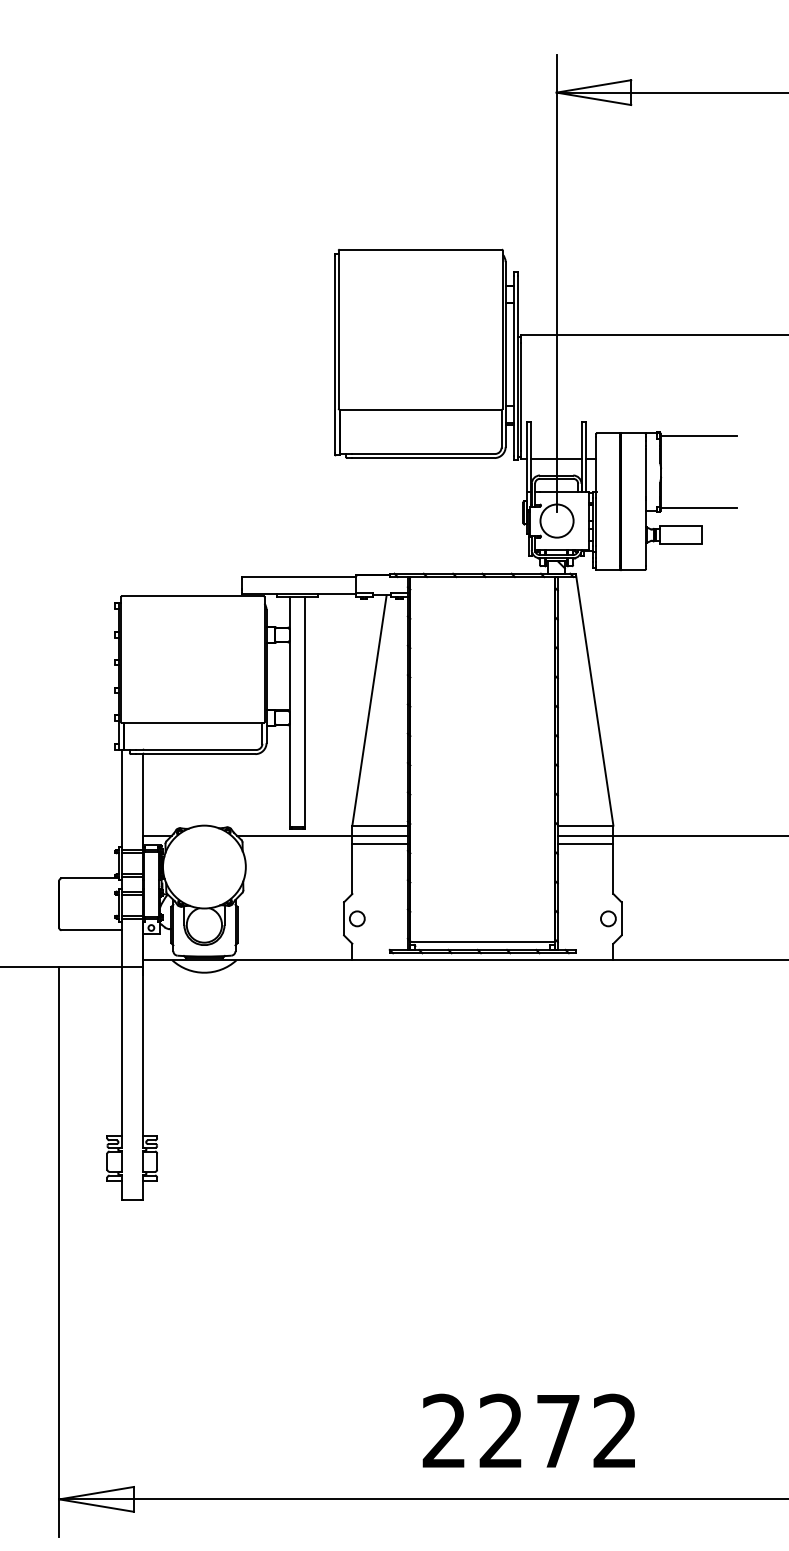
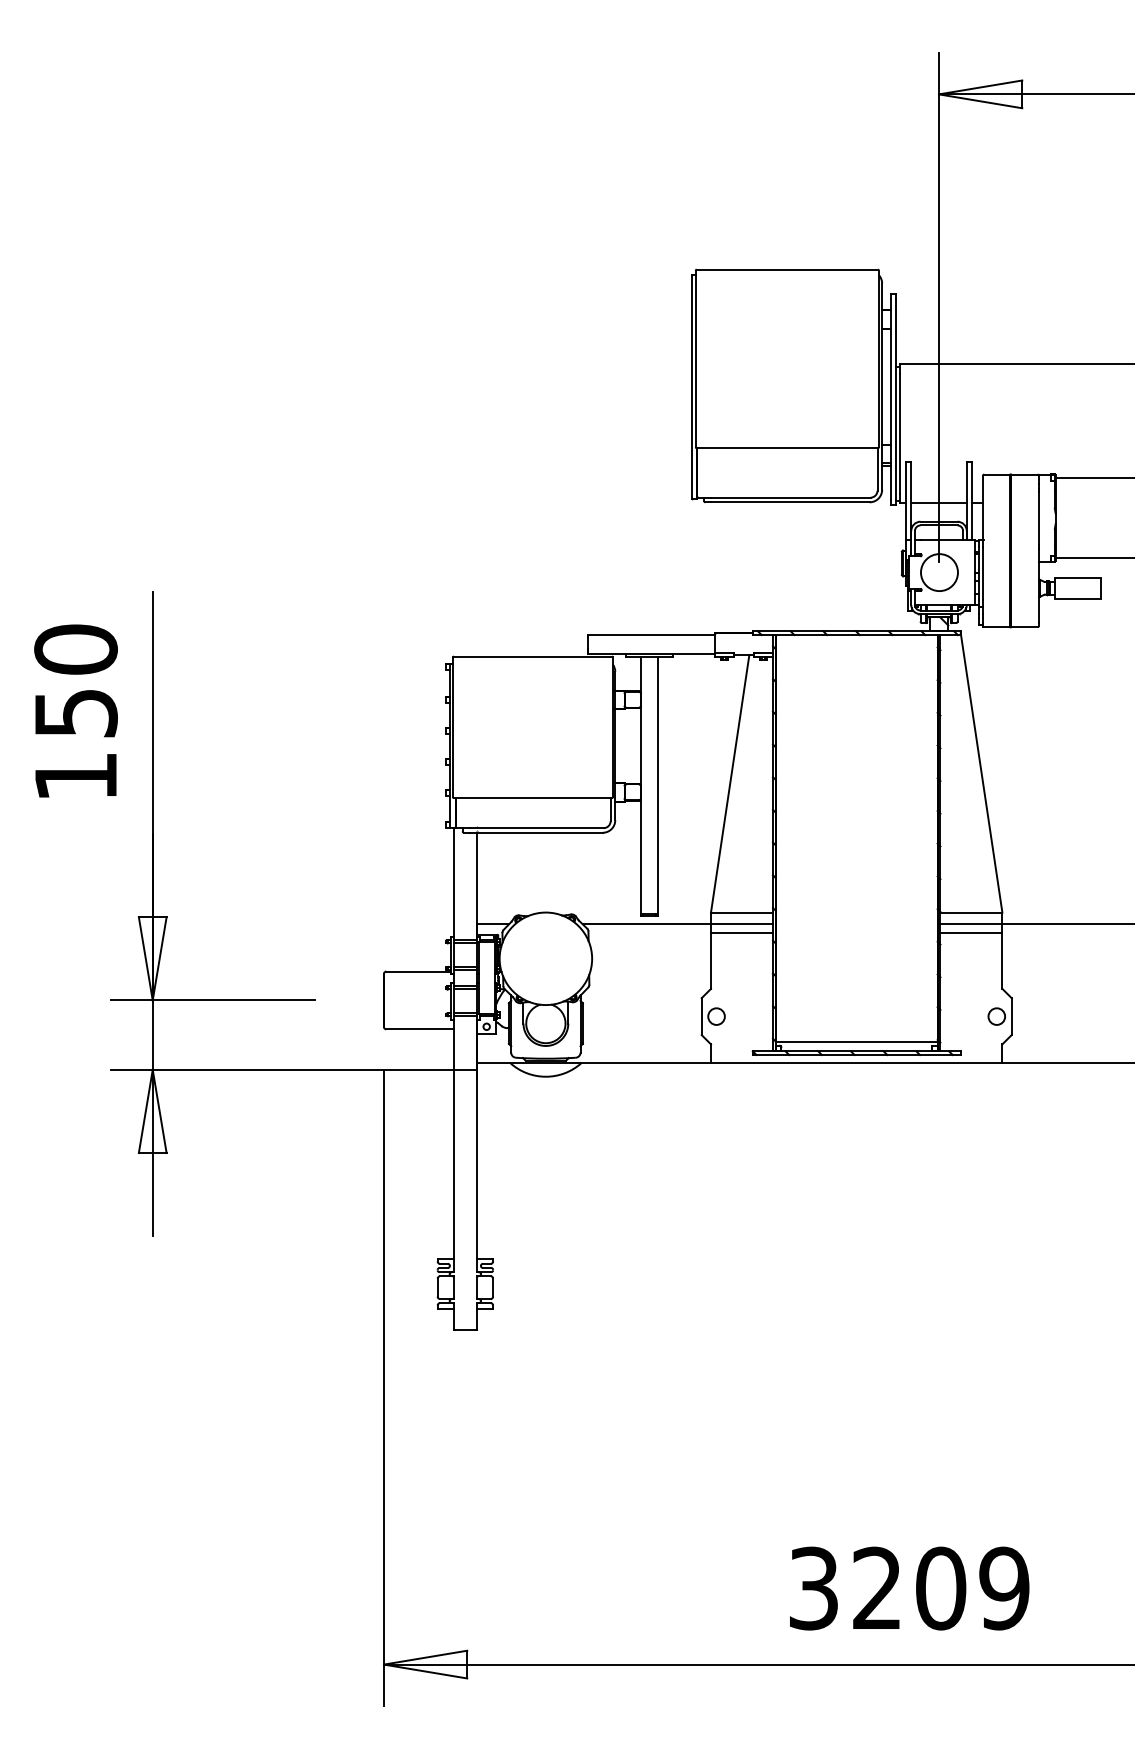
text: (530, 1431) -> (909, 1588), 2272 -> 3209

